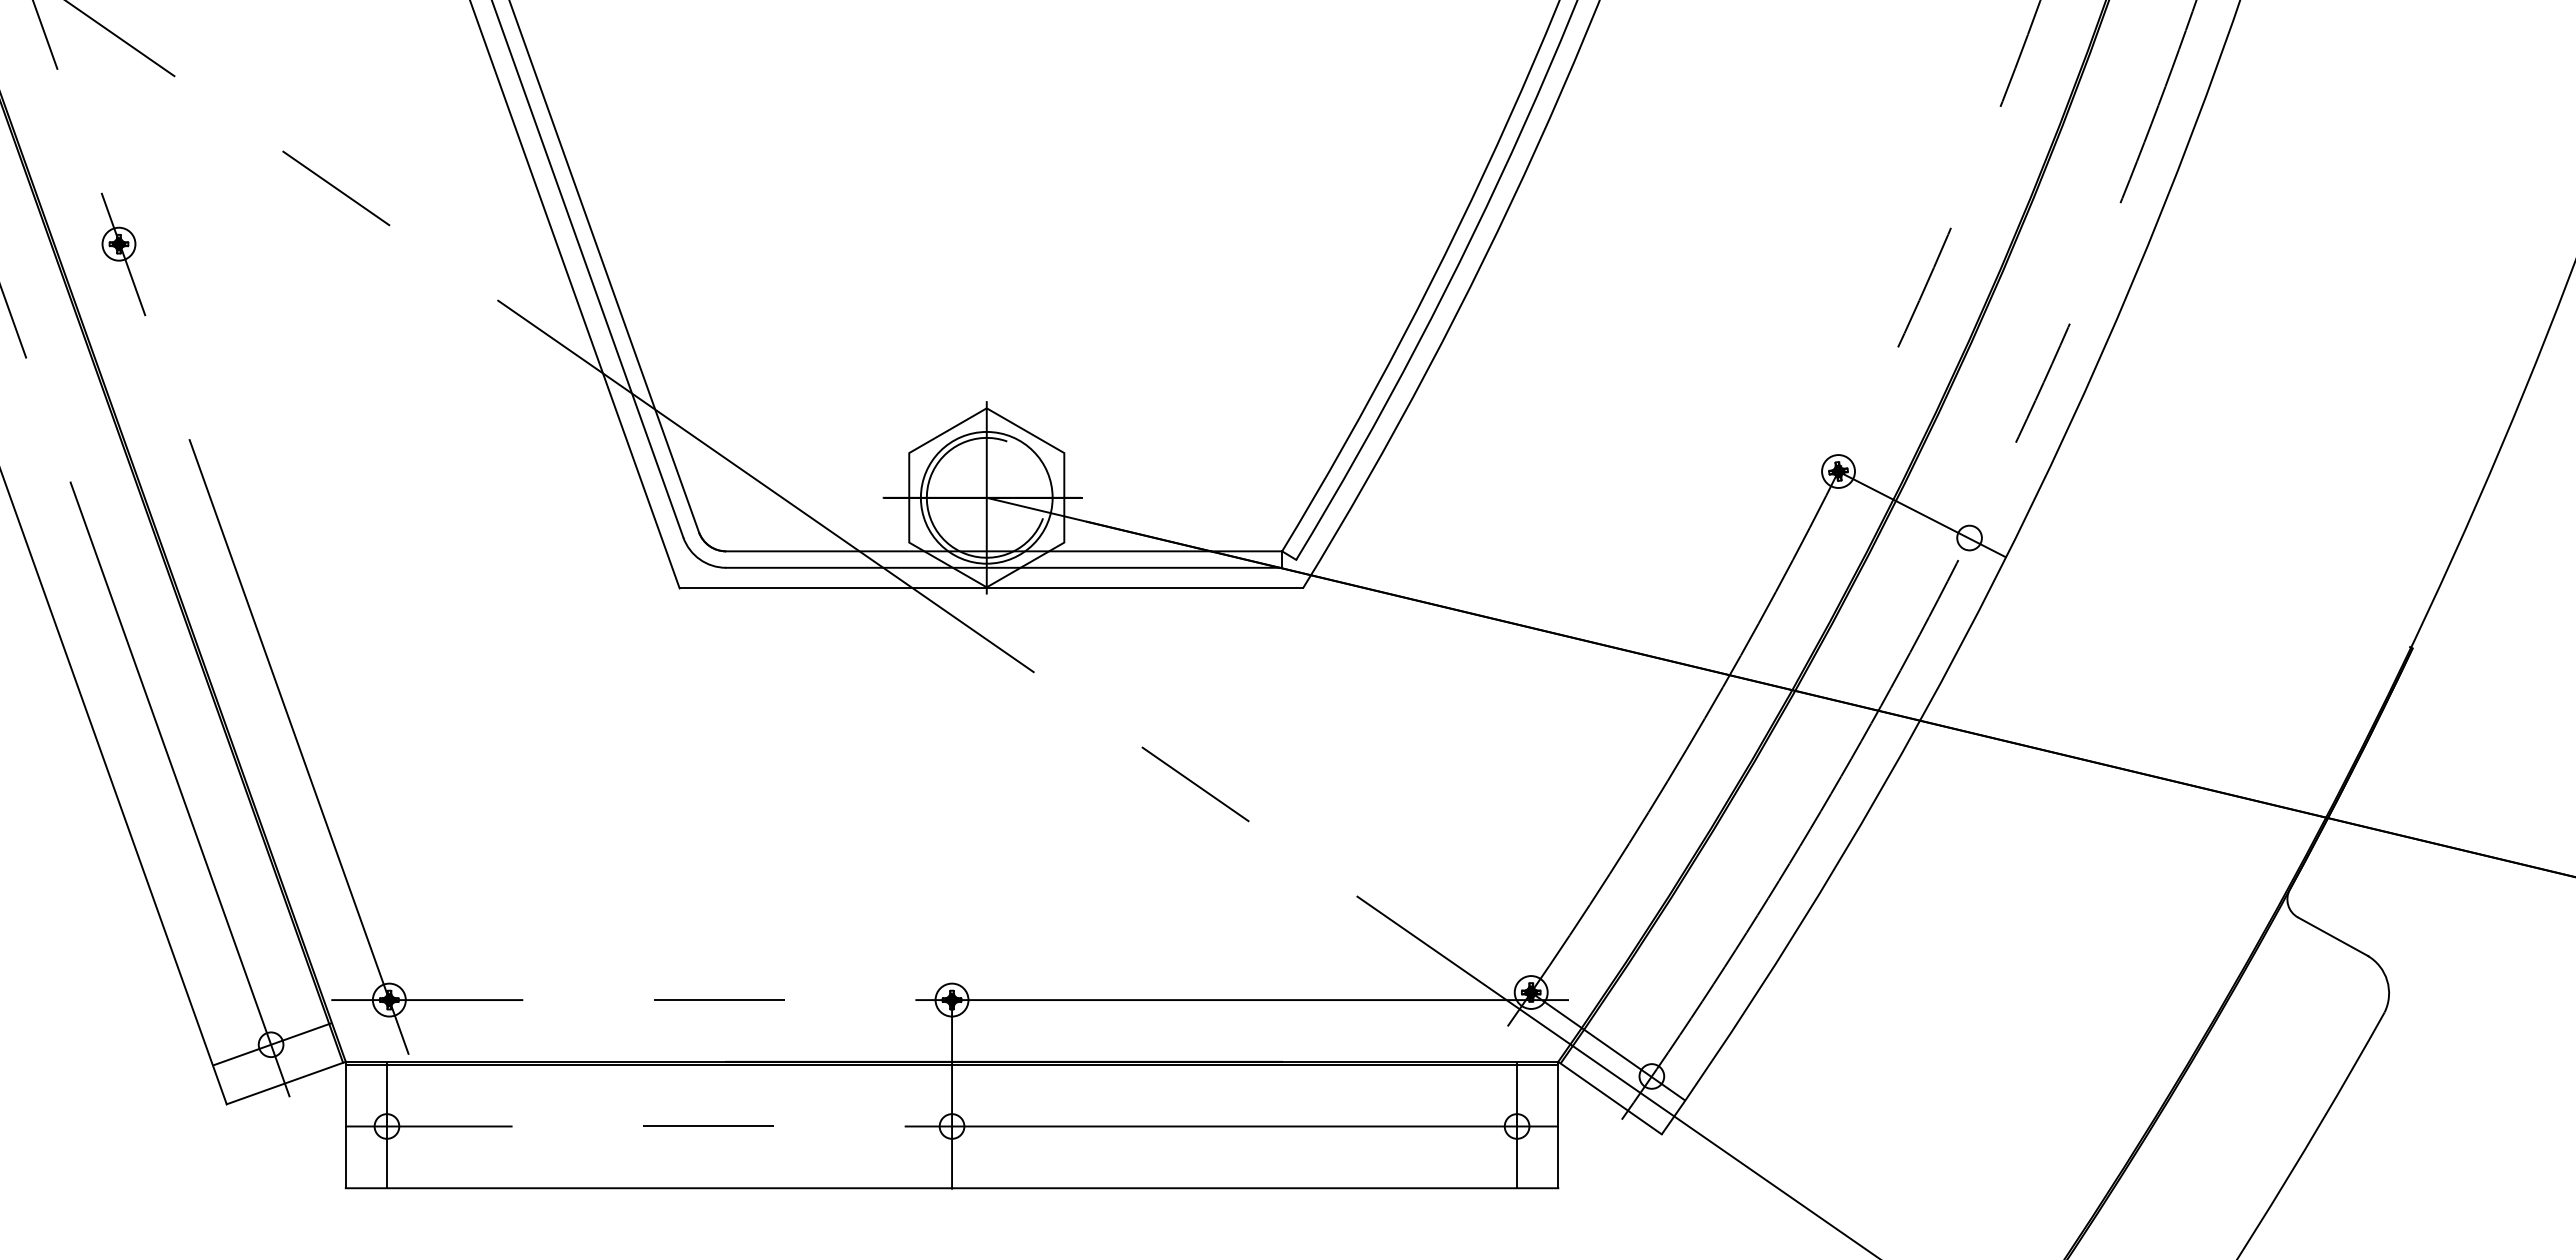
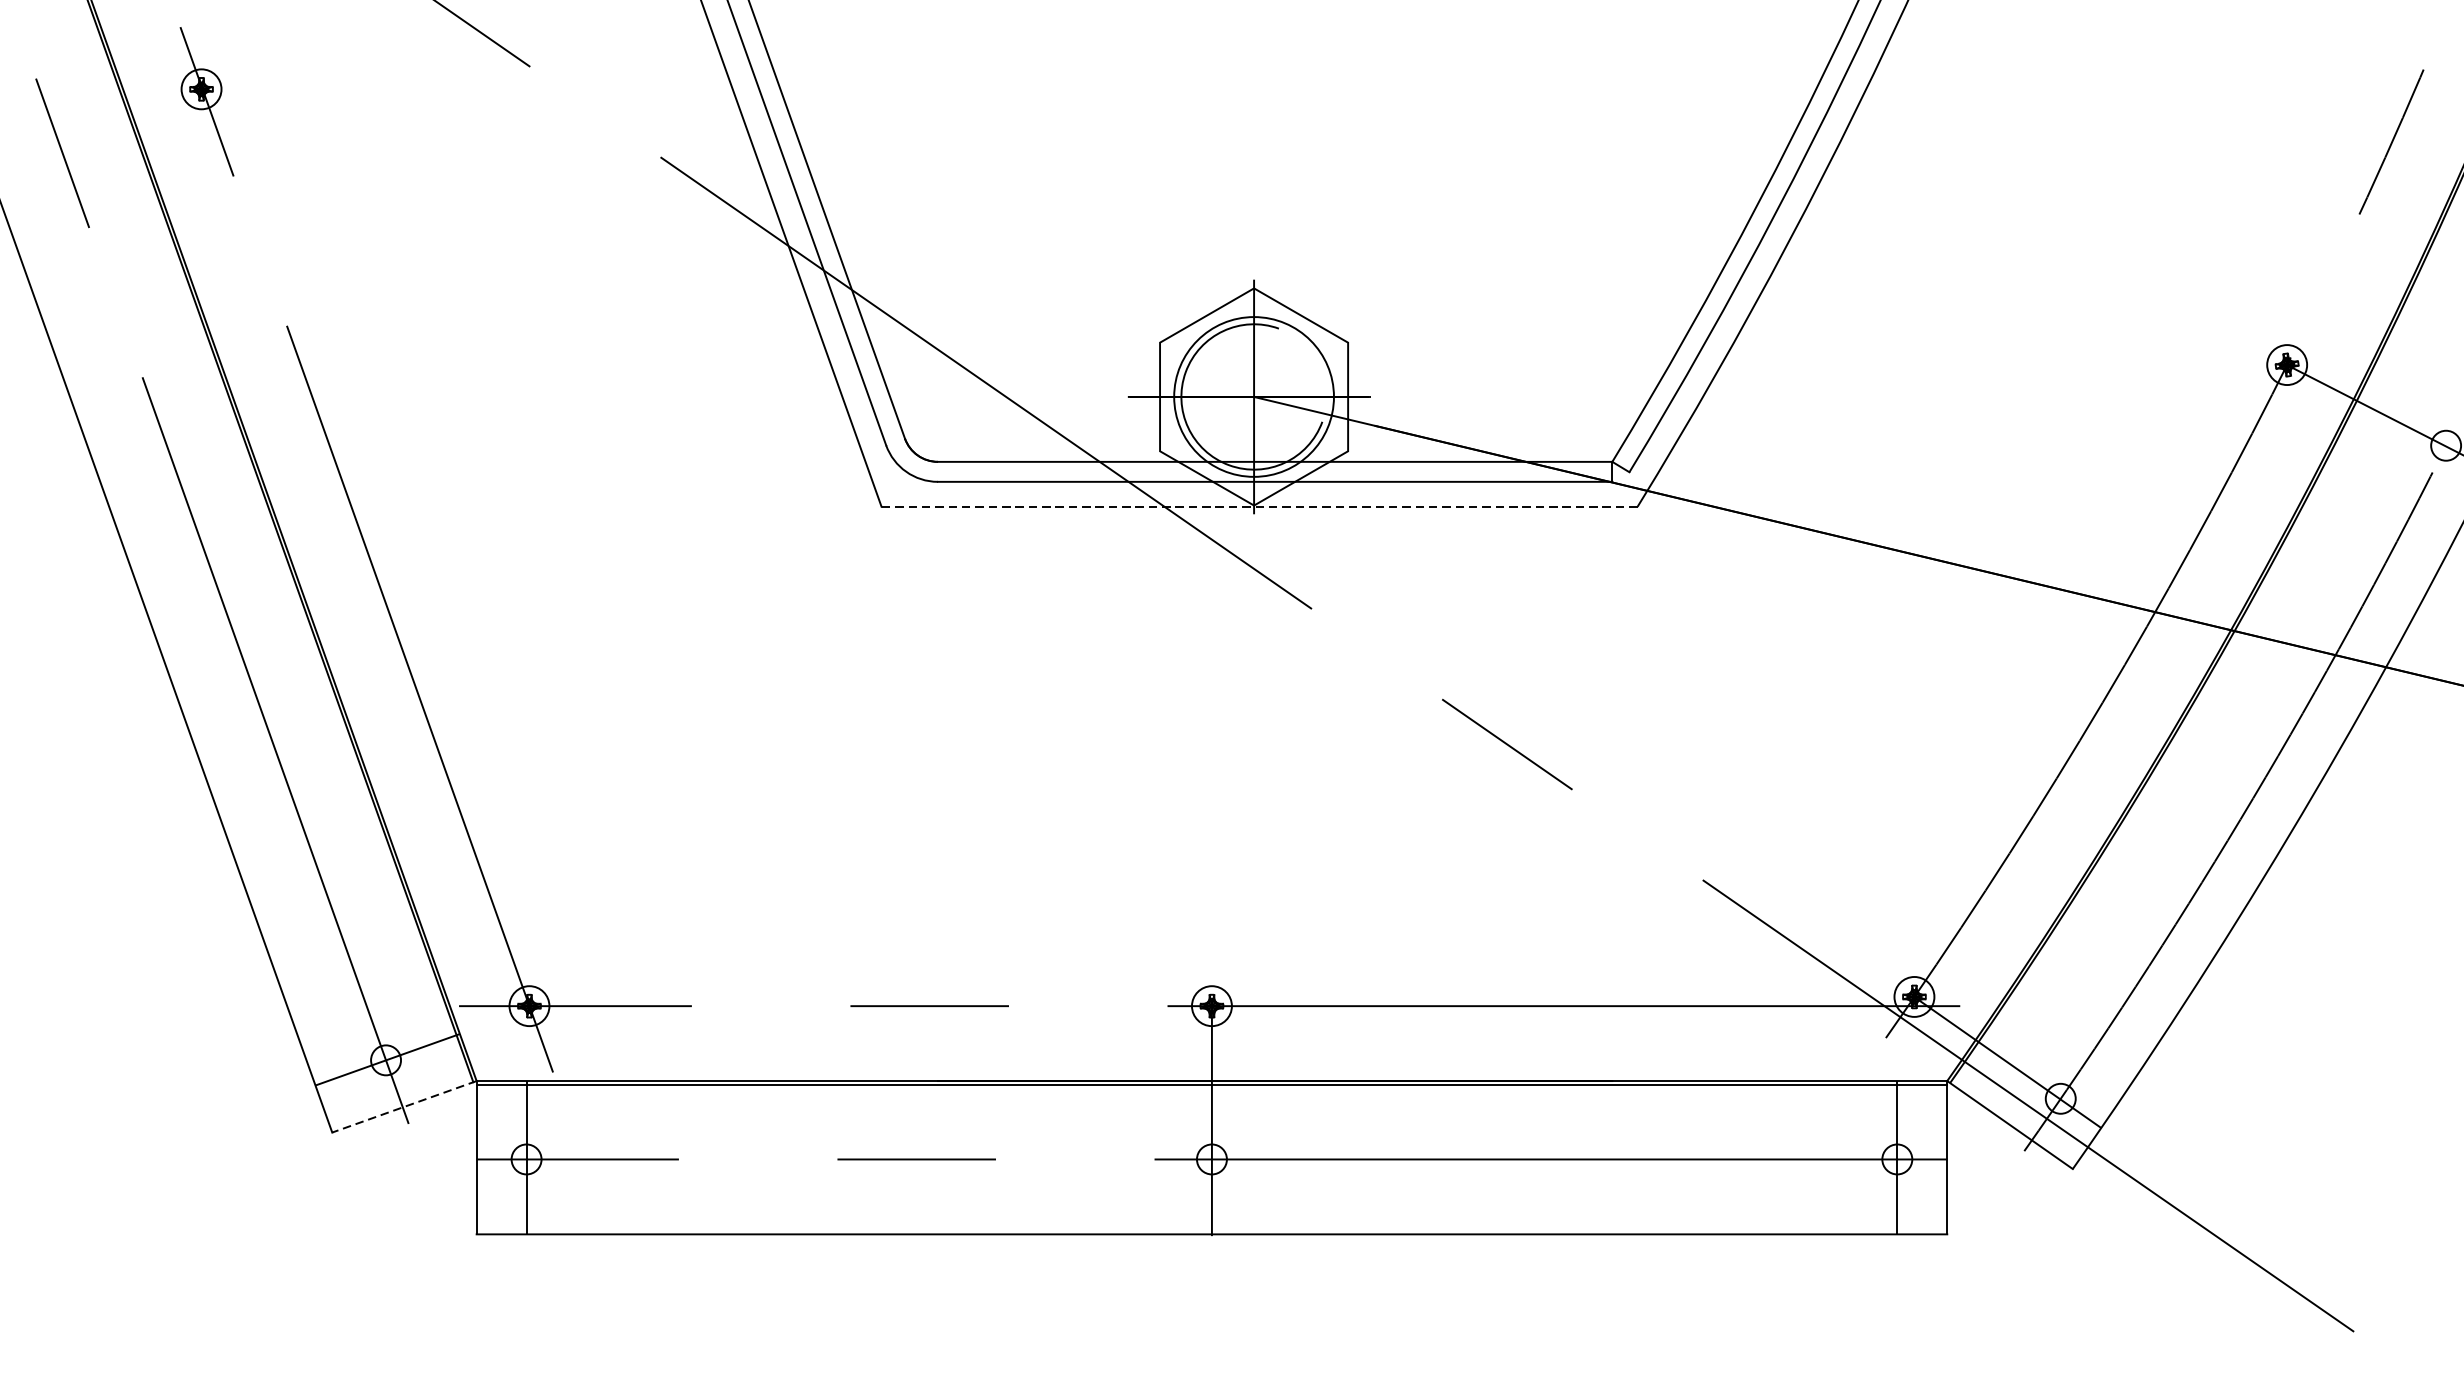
line: (991, 588) -> (1259, 506), solid -> dashed
line: (285, 1083) -> (403, 1107), solid -> dashed

